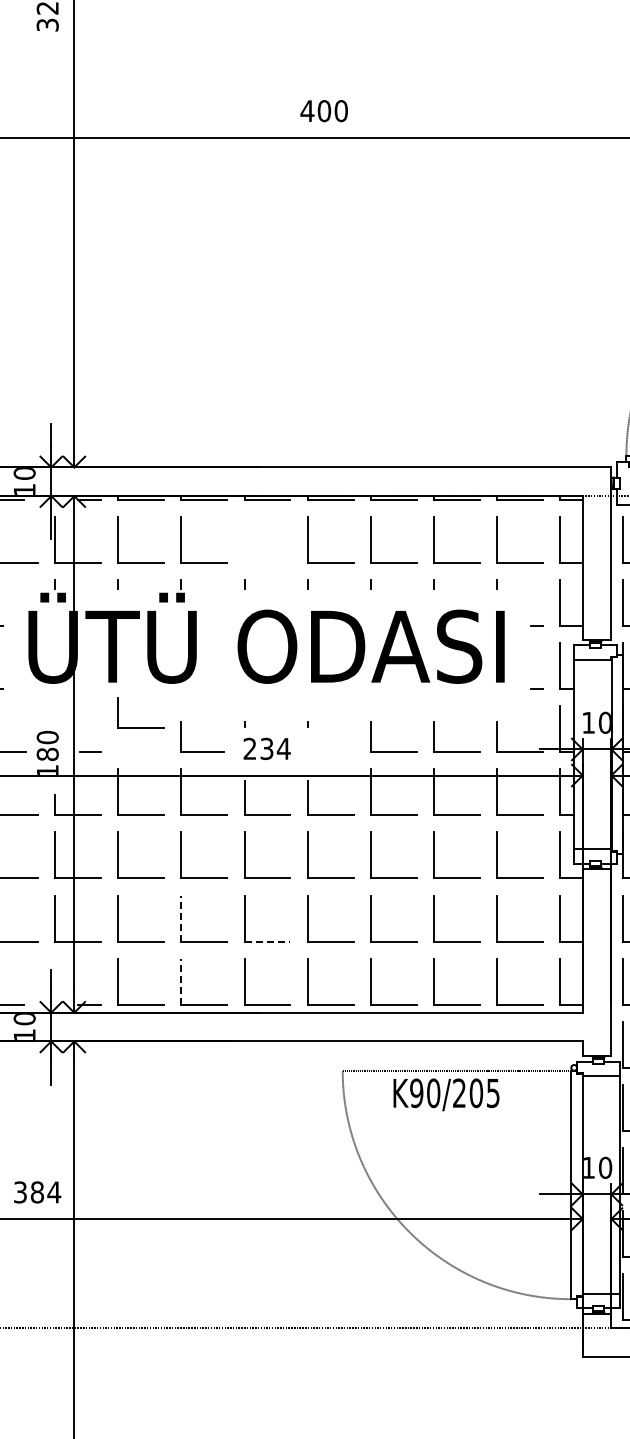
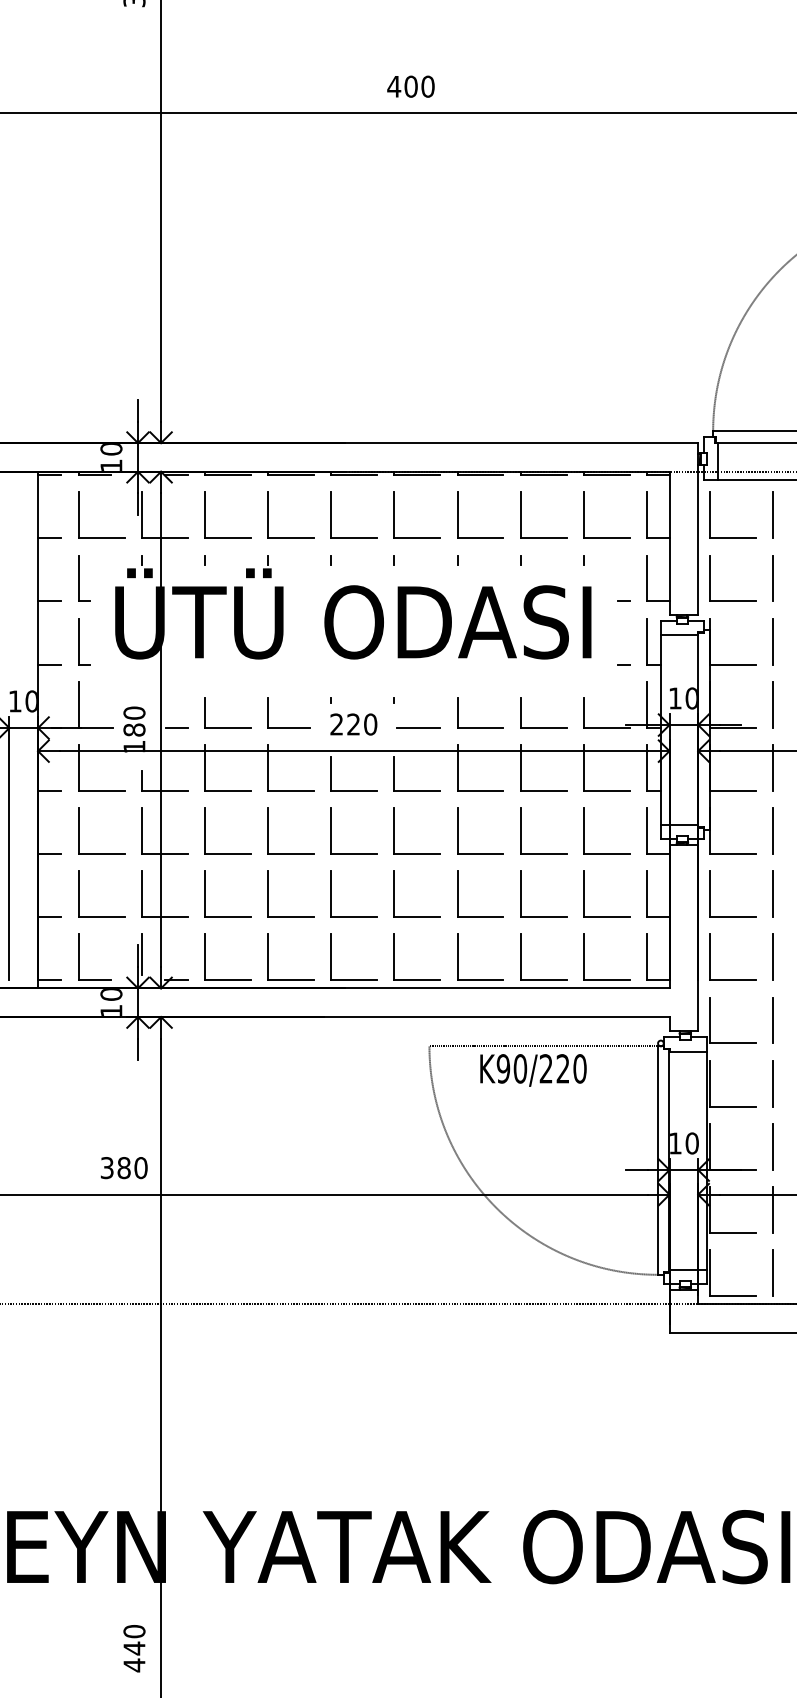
part: (244, 538) -> (331, 514), added
part: (140, 727) -> (227, 727), moved
text: (275, 748) -> (362, 724), 234 -> 220
line: (331, 751) -> (418, 727), added
line: (181, 918) -> (268, 894), dashed -> solid
line: (267, 941) -> (354, 917), dashed -> solid
line: (54, 978) -> (141, 954), added
line: (181, 981) -> (268, 957), dashed -> solid
text: (484, 1092) -> (571, 1068), K90/205 -> K90/220
text: (53, 1192) -> (140, 1168), 384 -> 380

